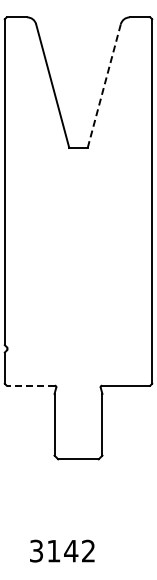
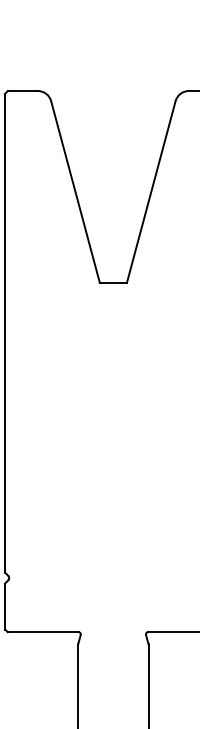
line: (104, 85) -> (151, 191), dashed -> solid
line: (30, 385) -> (42, 631), dashed -> solid

